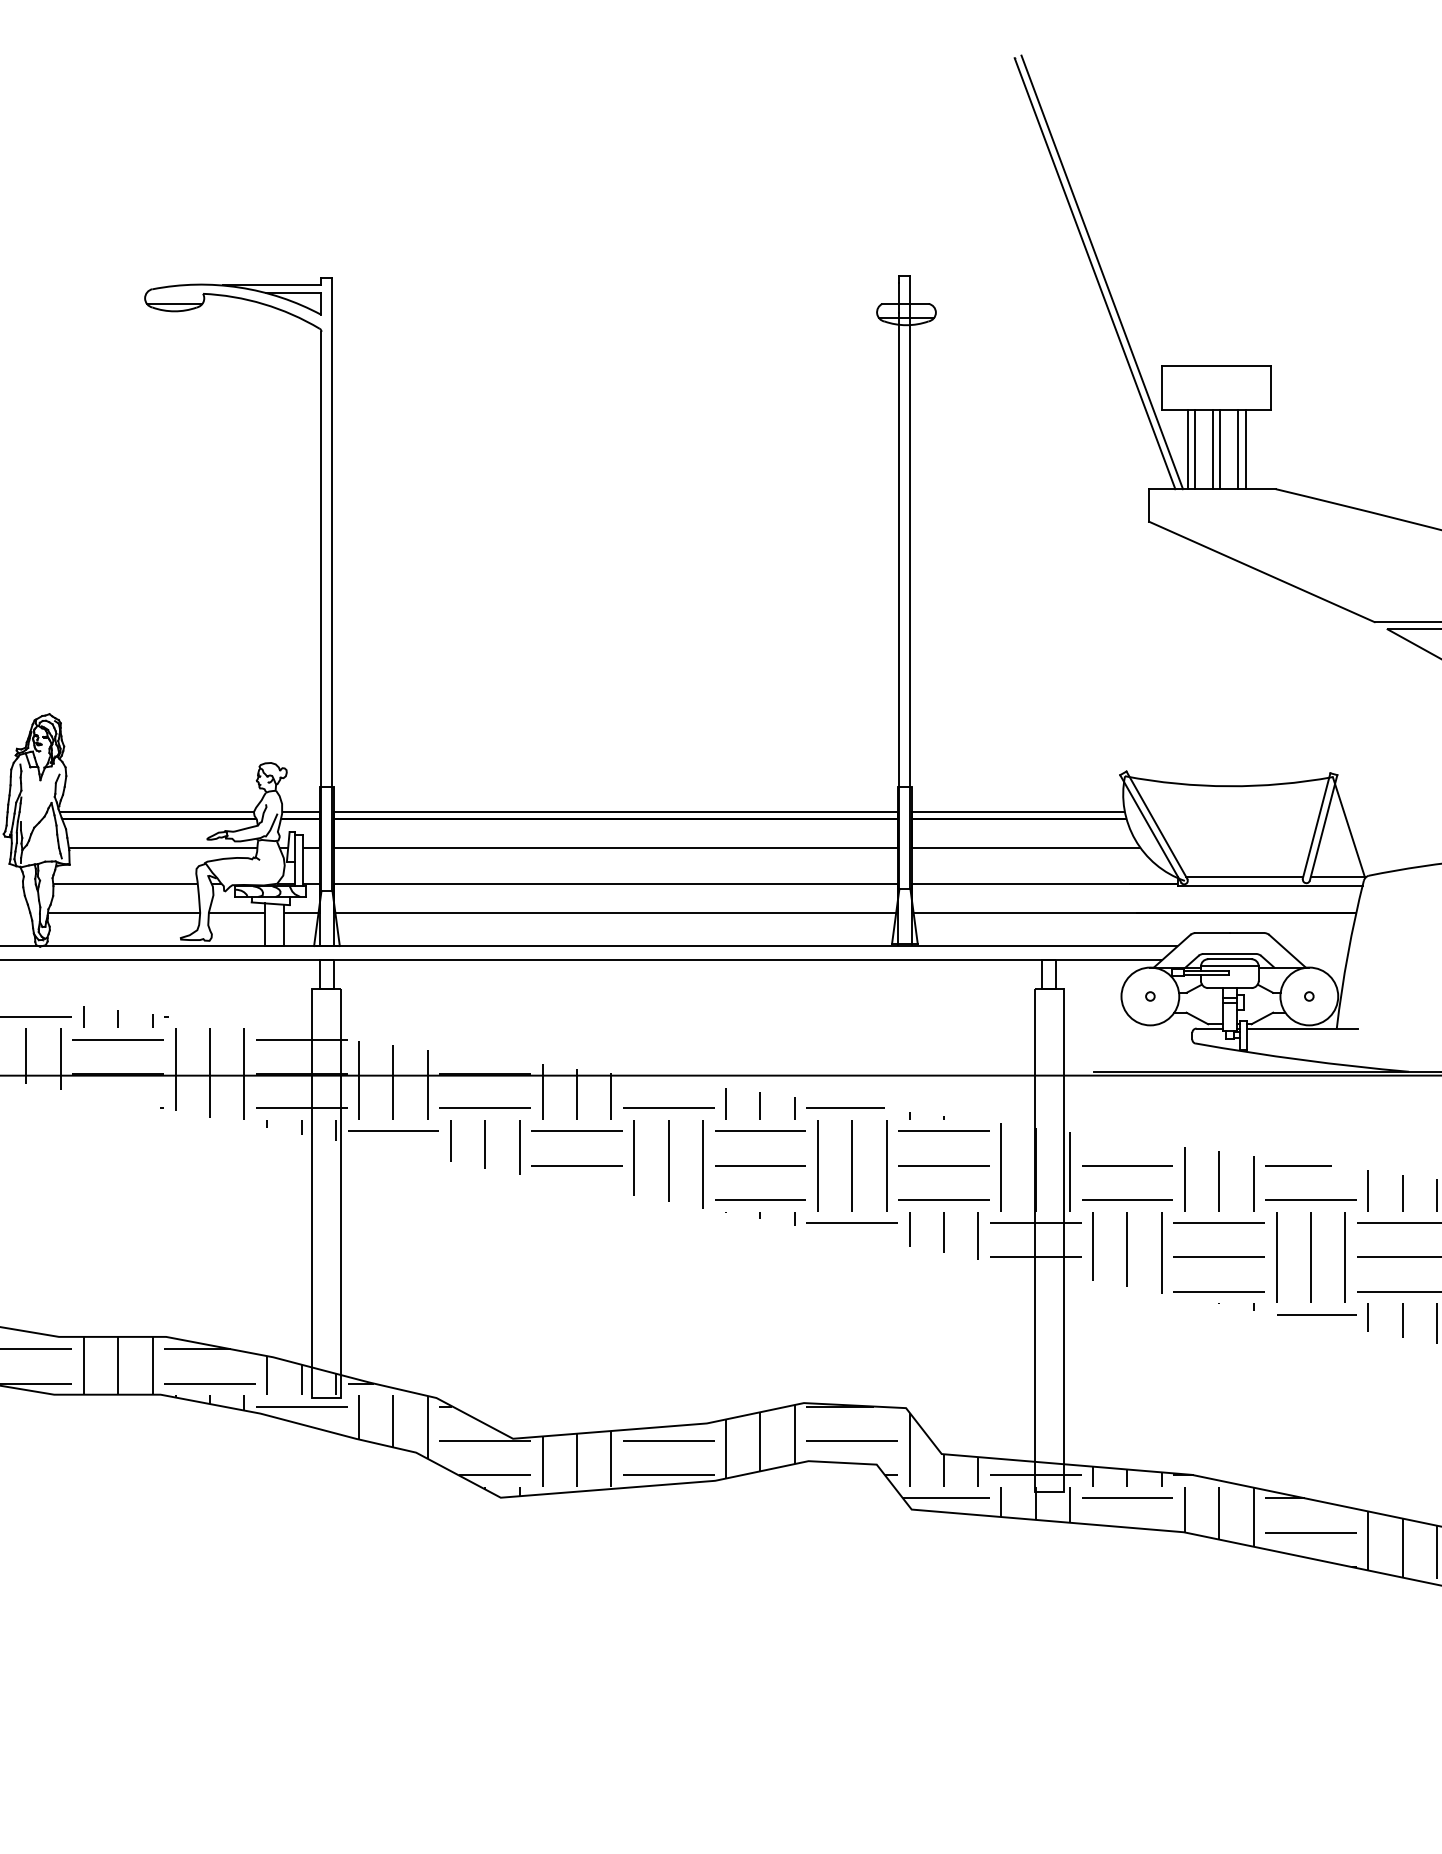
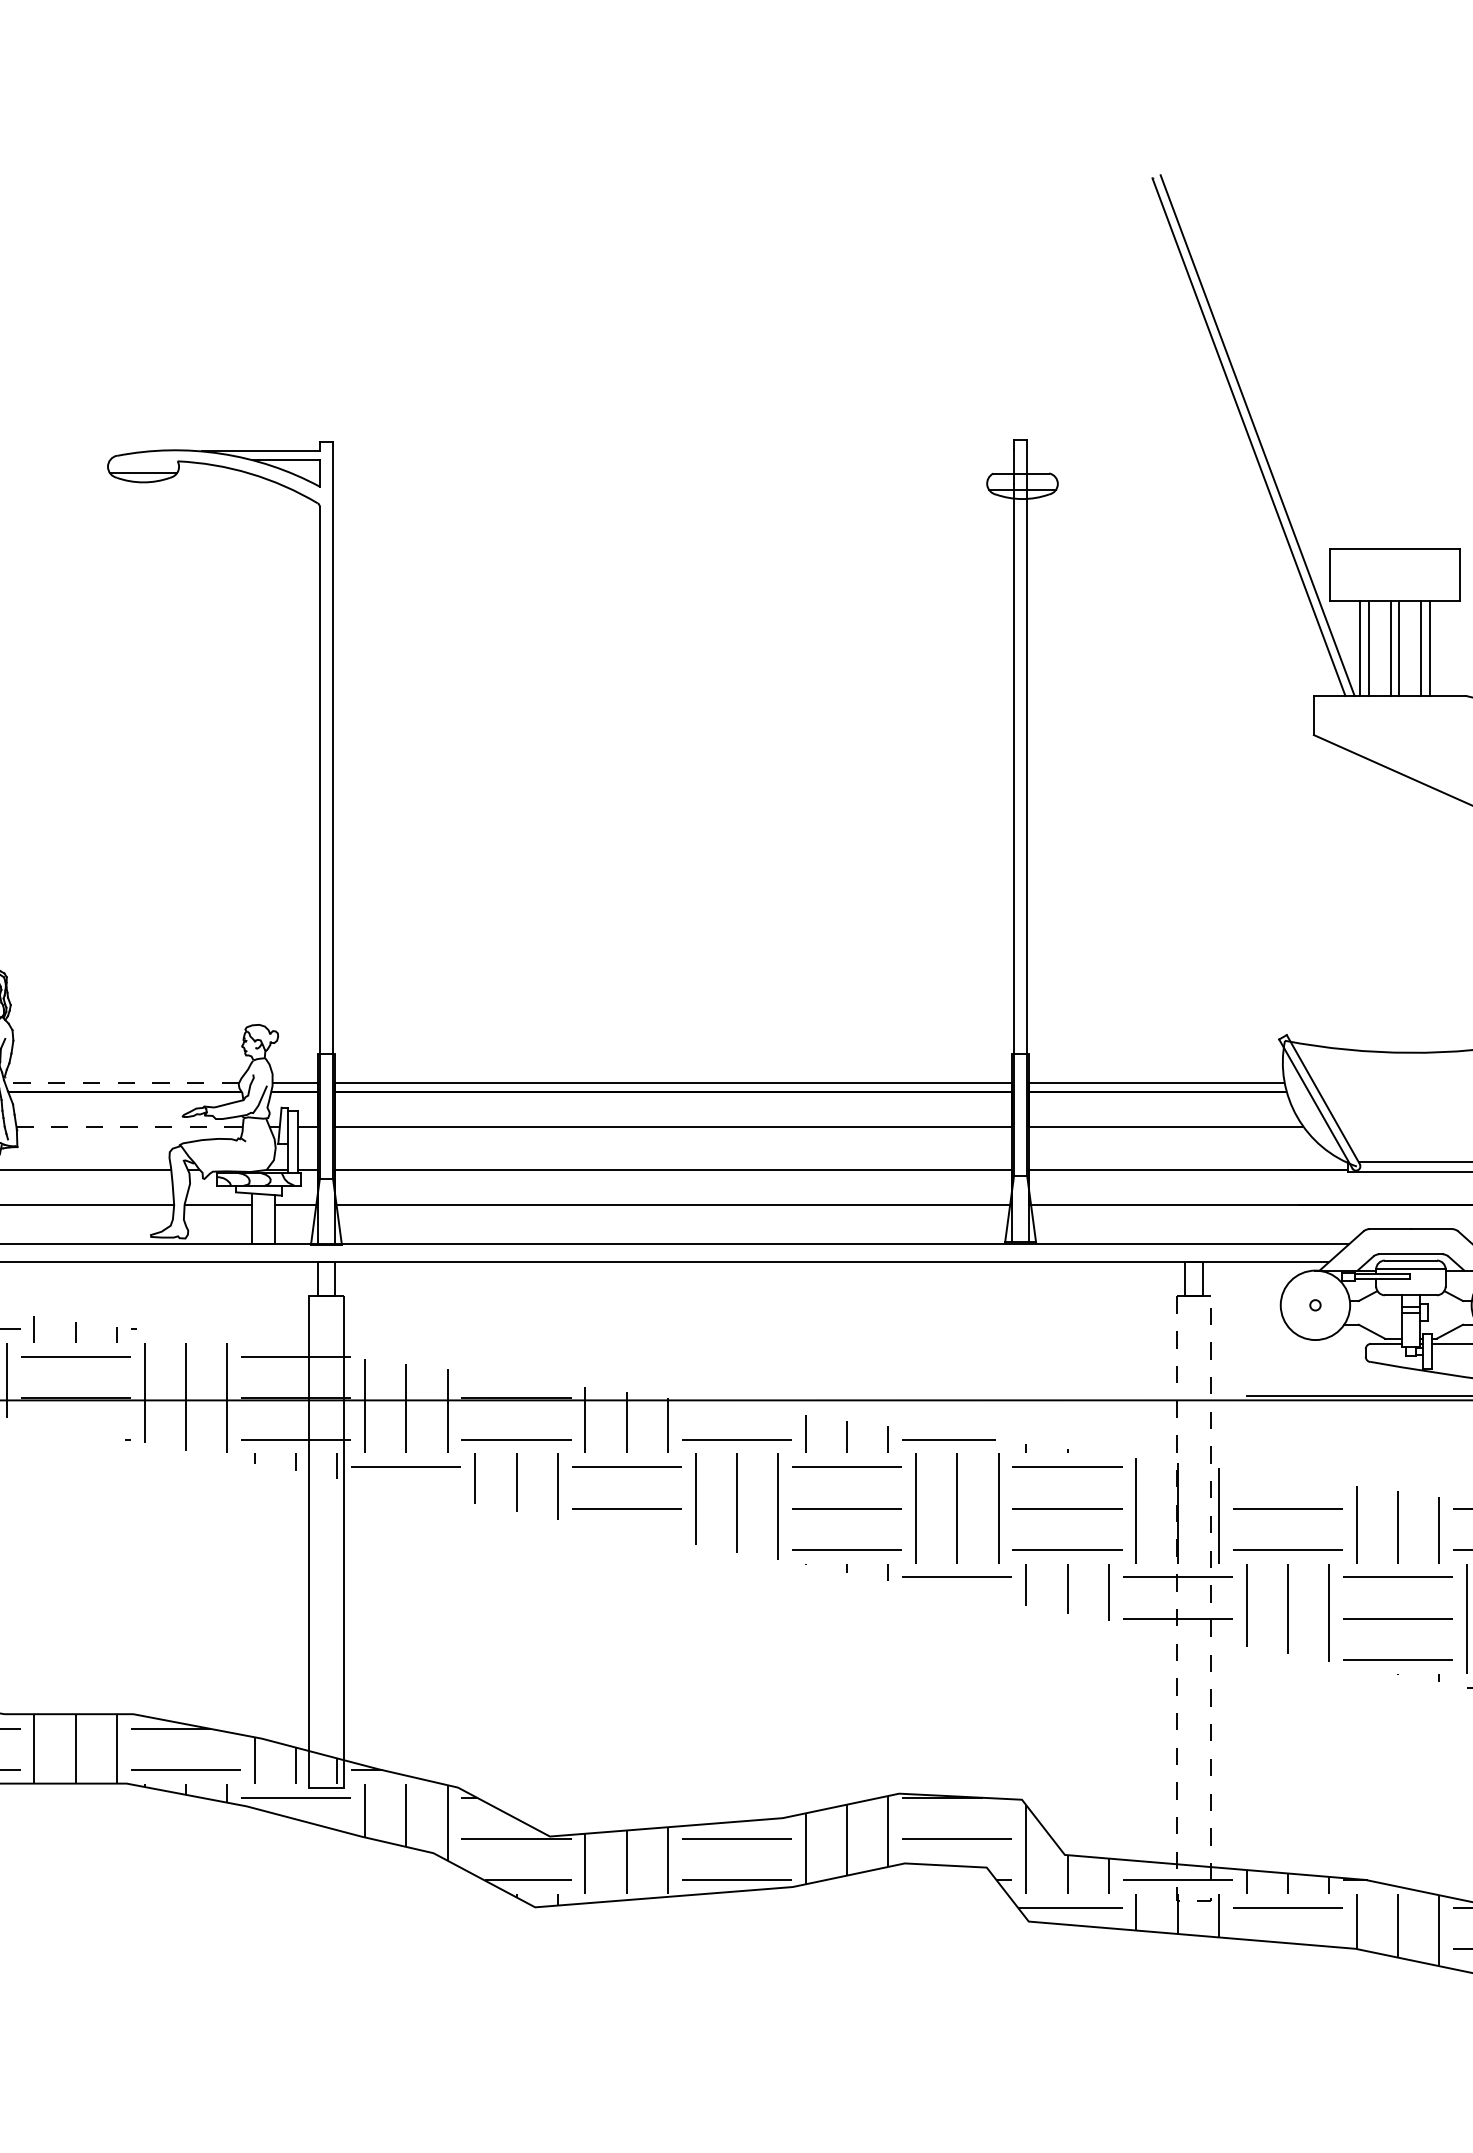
line: (156, 811) -> (121, 1083), solid -> dashed
line: (163, 847) -> (130, 1126), solid -> dashed
line: (1049, 1492) -> (1194, 1901), solid -> dashed

